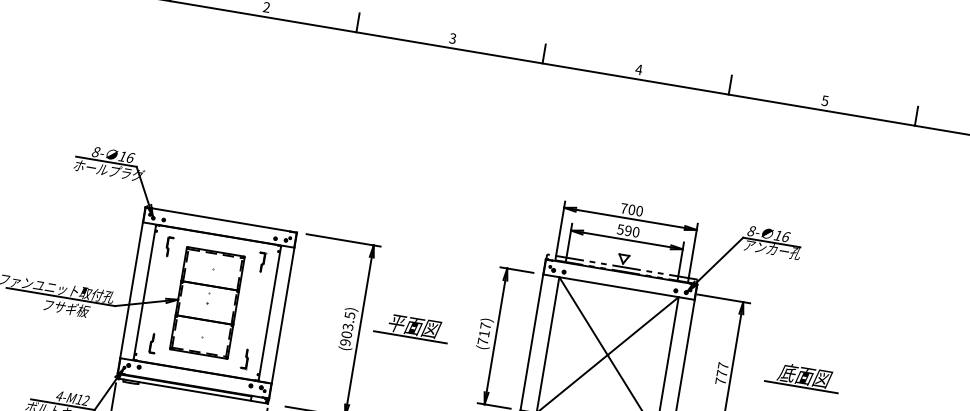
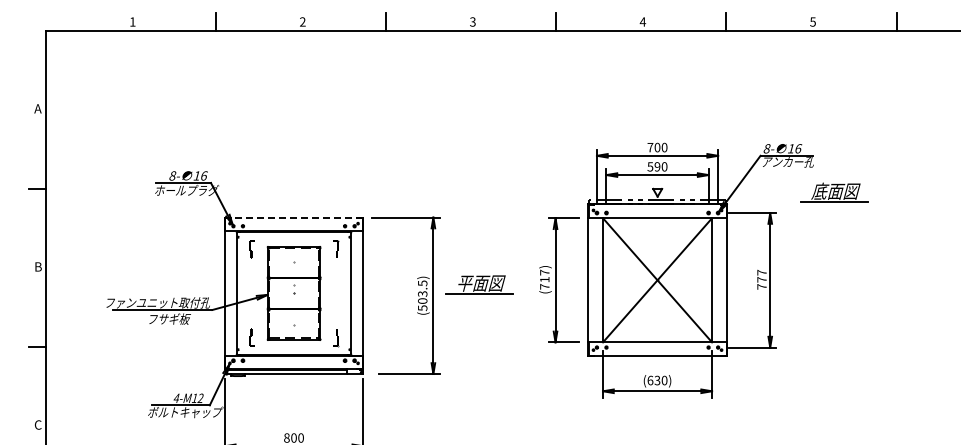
line: (220, 219) -> (293, 217), solid -> dashed
text: (345, 342) -> (422, 308), (903.5) -> (503.5)
part: (803, 376) -> (834, 192), moved

